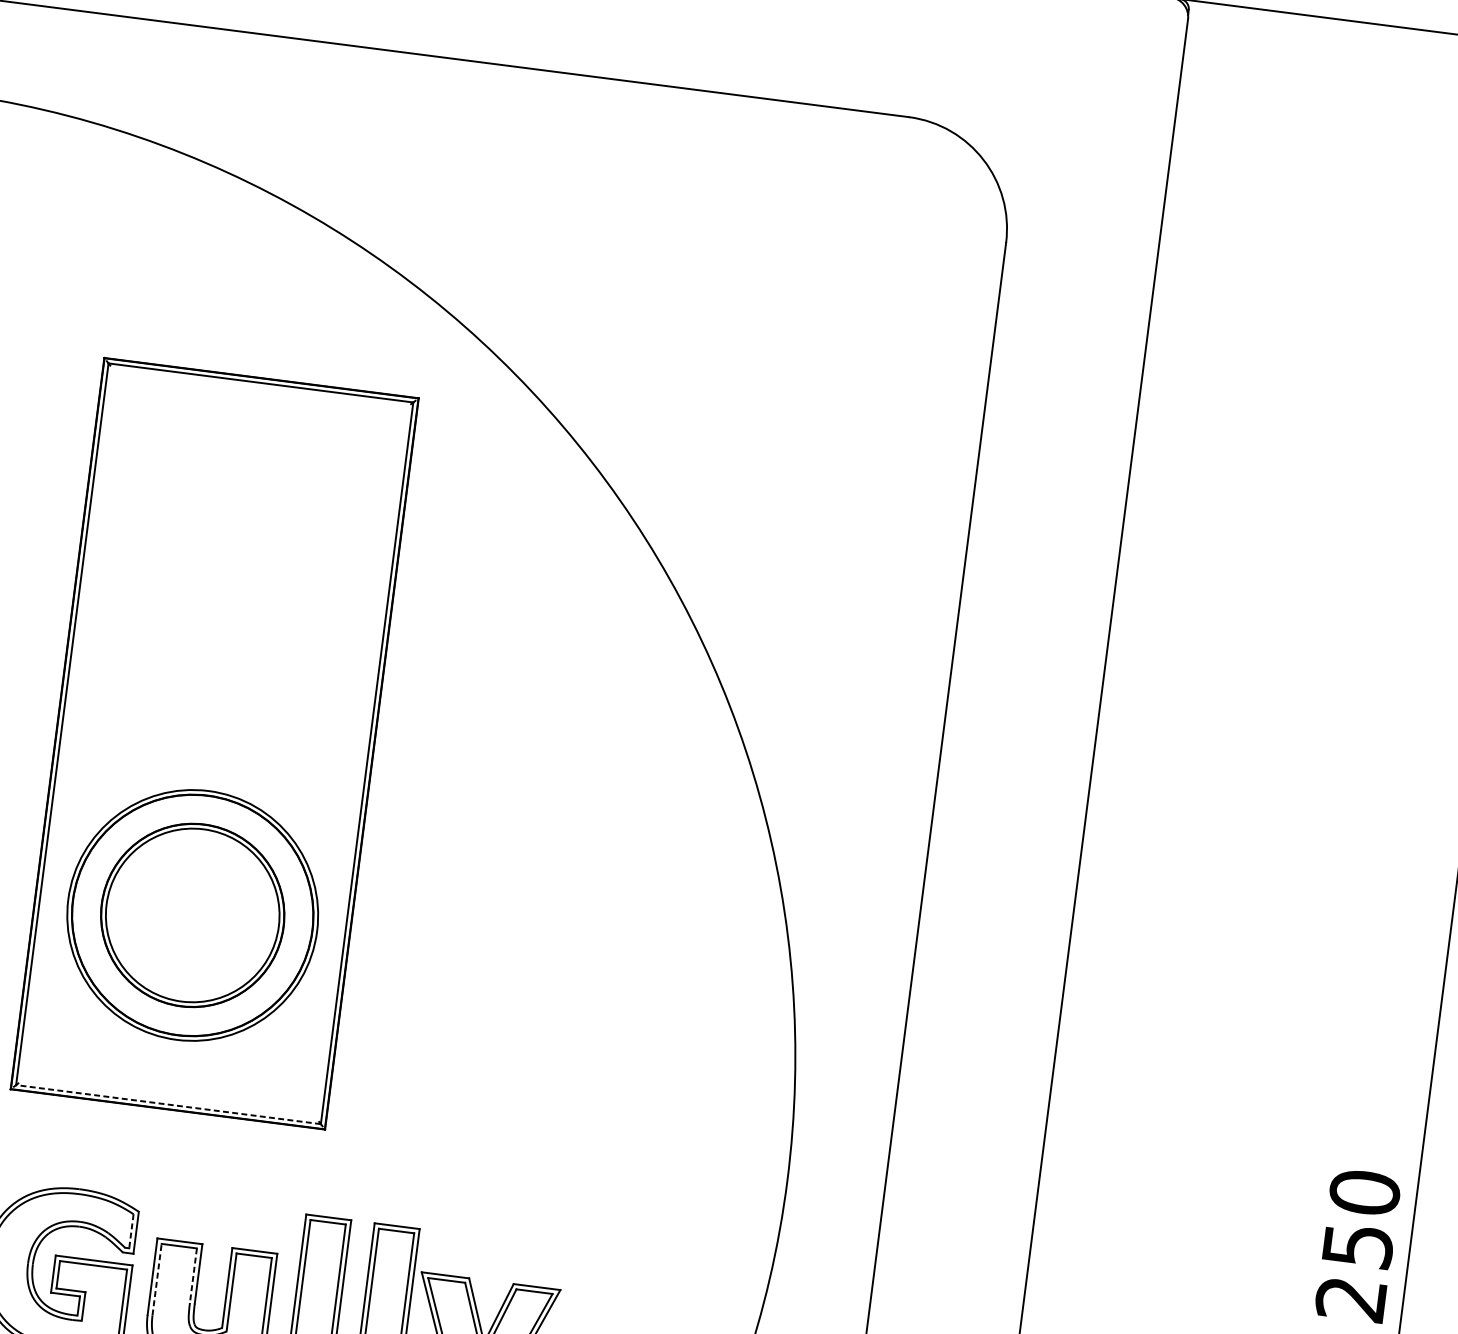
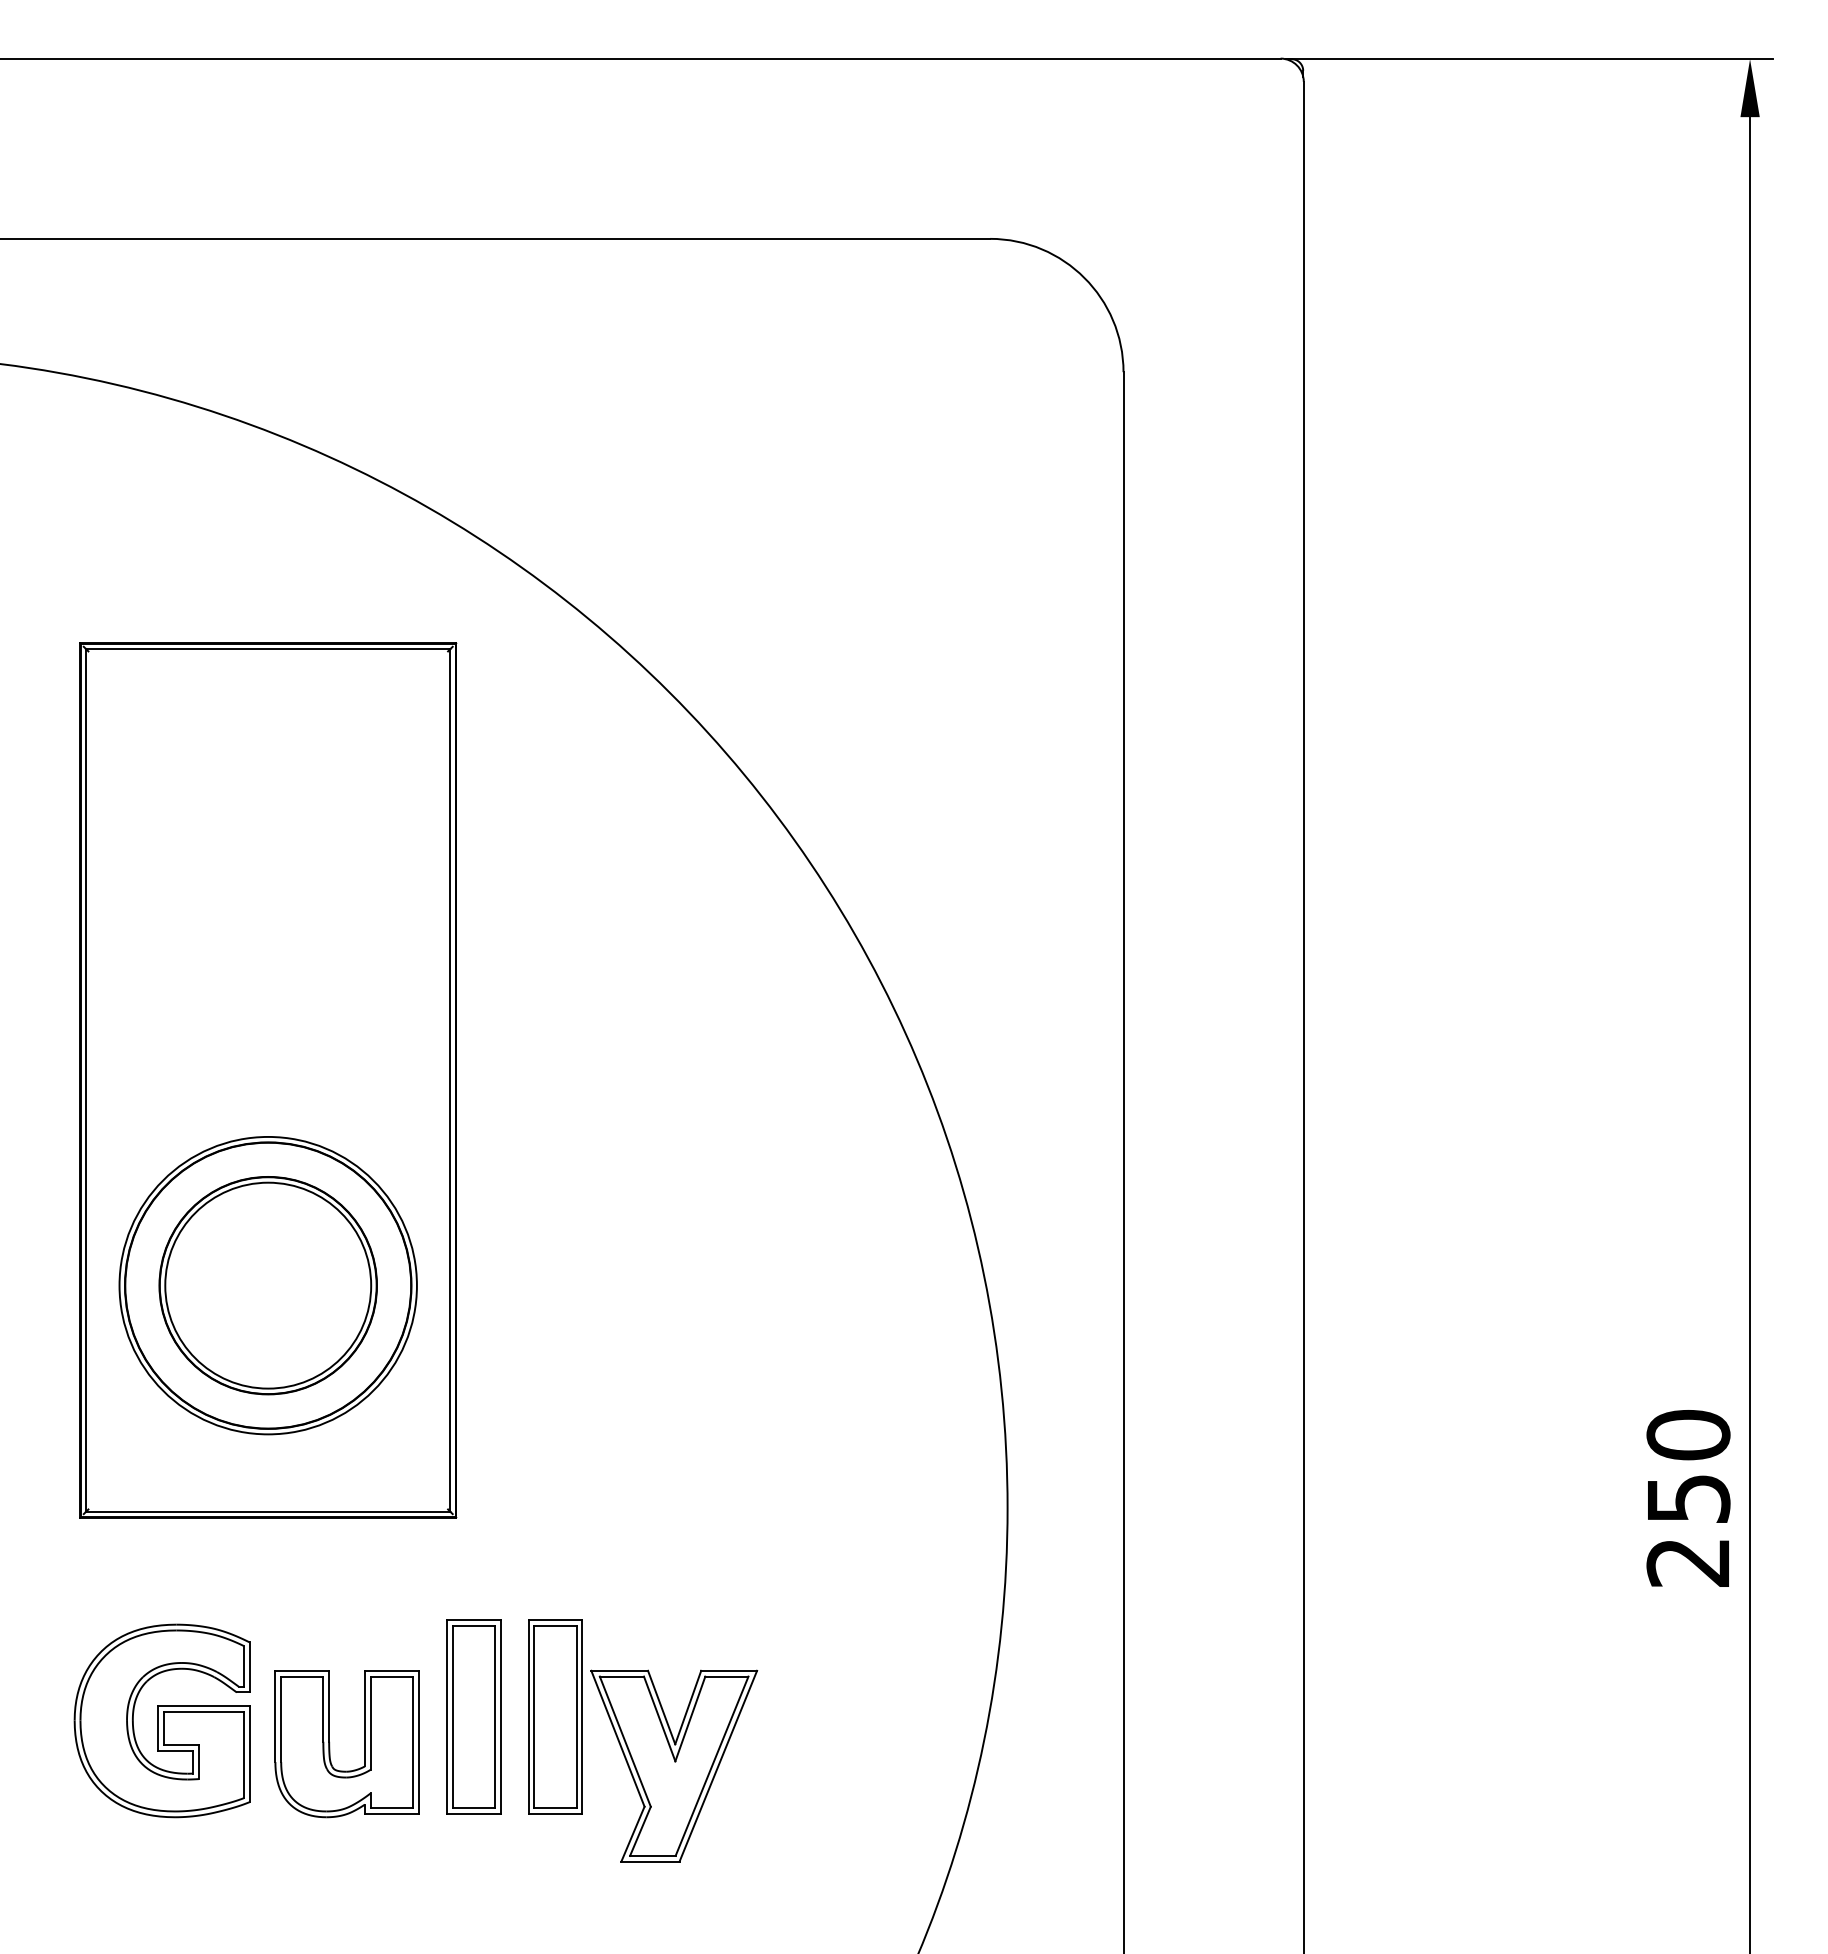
line: (167, 1104) -> (267, 1511), dashed -> solid
line: (131, 1231) -> (243, 1666), dashed -> solid
line: (193, 1275) -> (323, 1709), dashed -> solid
line: (157, 1279) -> (281, 1719), dashed -> solid

